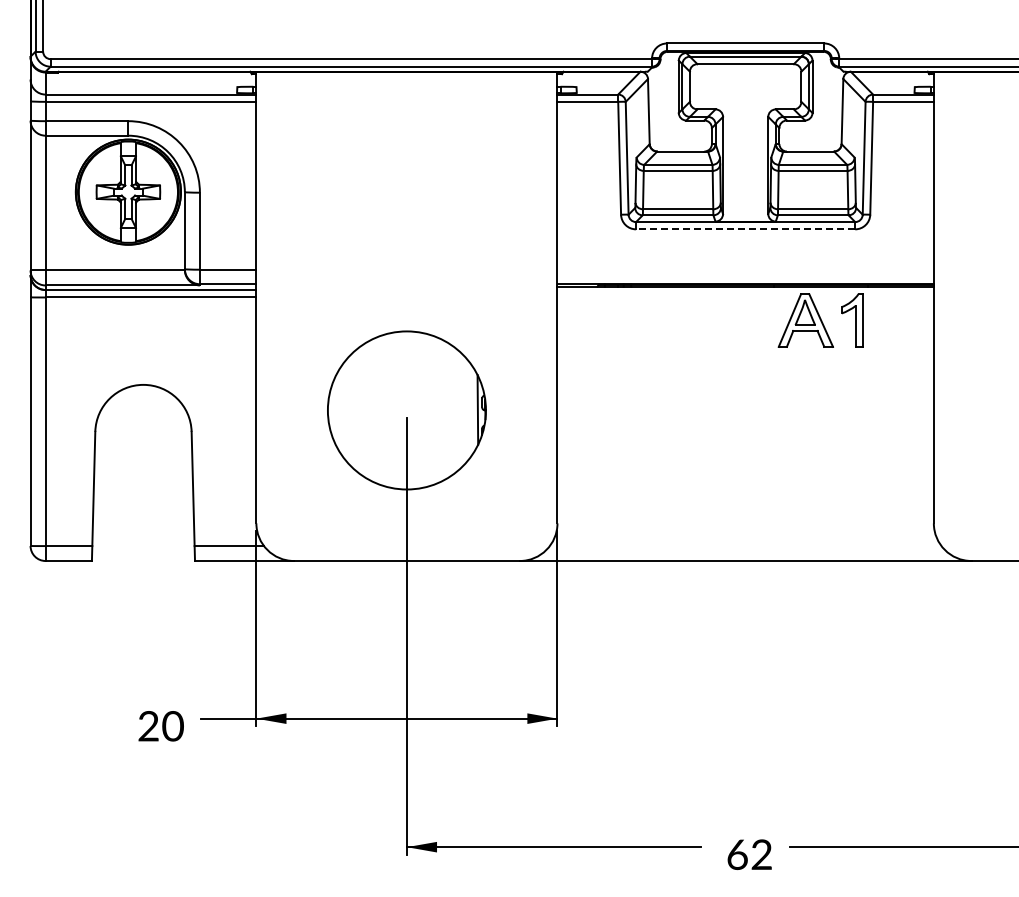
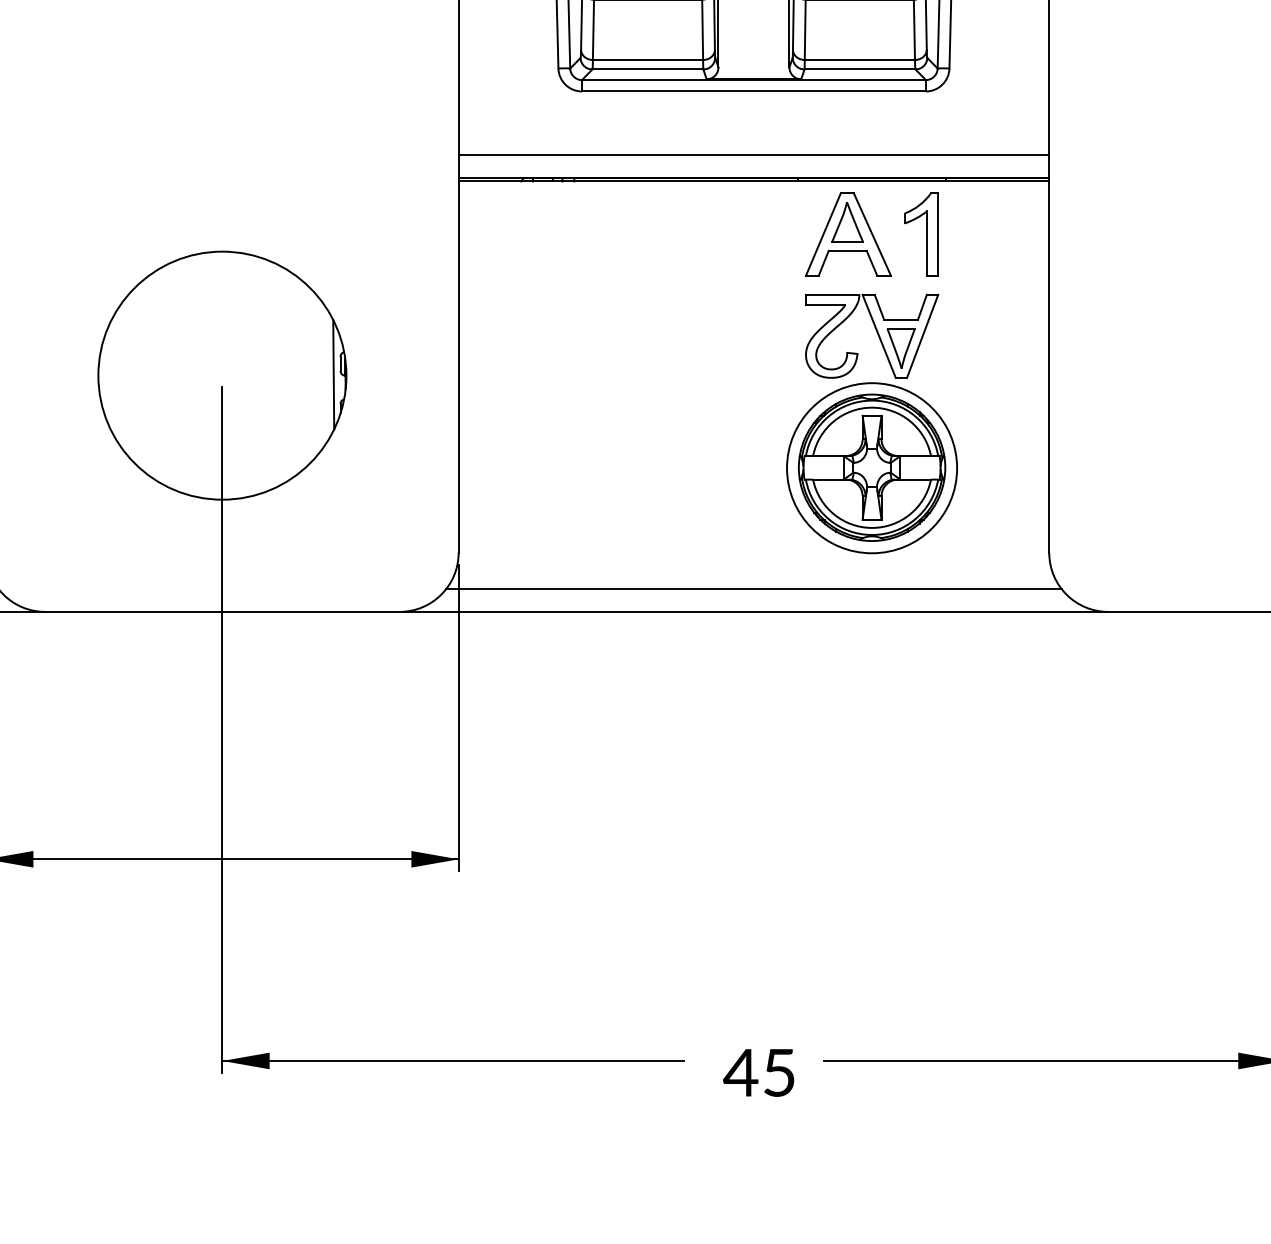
line: (745, 229) -> (753, 91), dashed -> solid
line: (745, 269) -> (753, 154), added
part: (820, 441) -> (871, 424), added
line: (745, 546) -> (753, 589), added
text: (748, 854) -> (758, 1072), 62 -> 45

